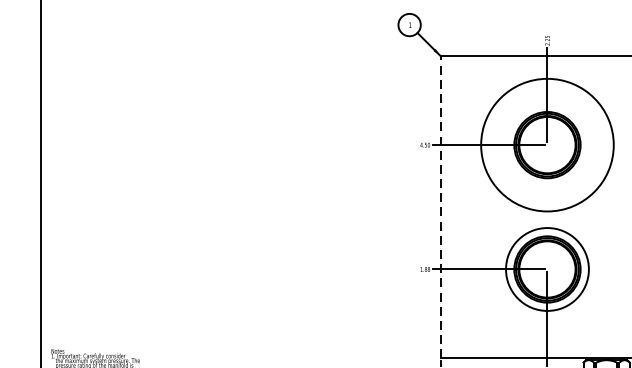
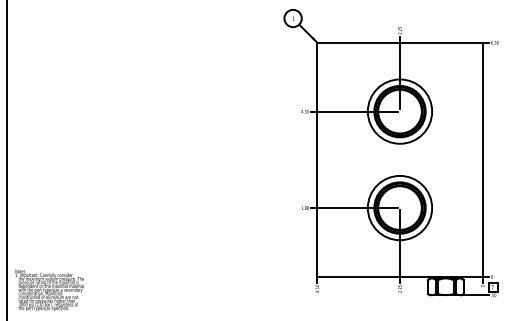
circle: (546, 144) -> (399, 111), size x0.62
line: (441, 206) -> (317, 159), dashed -> solid

